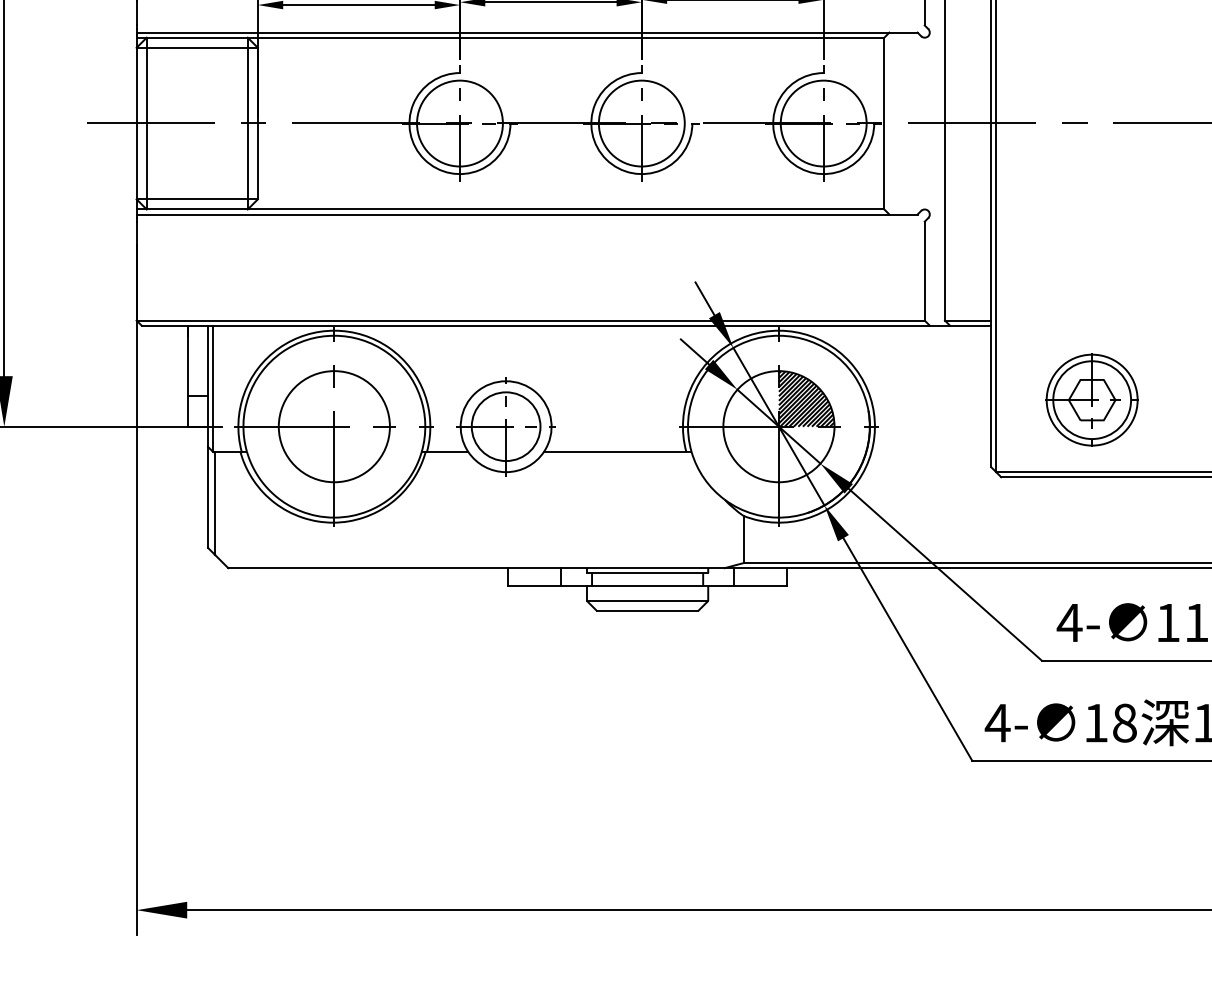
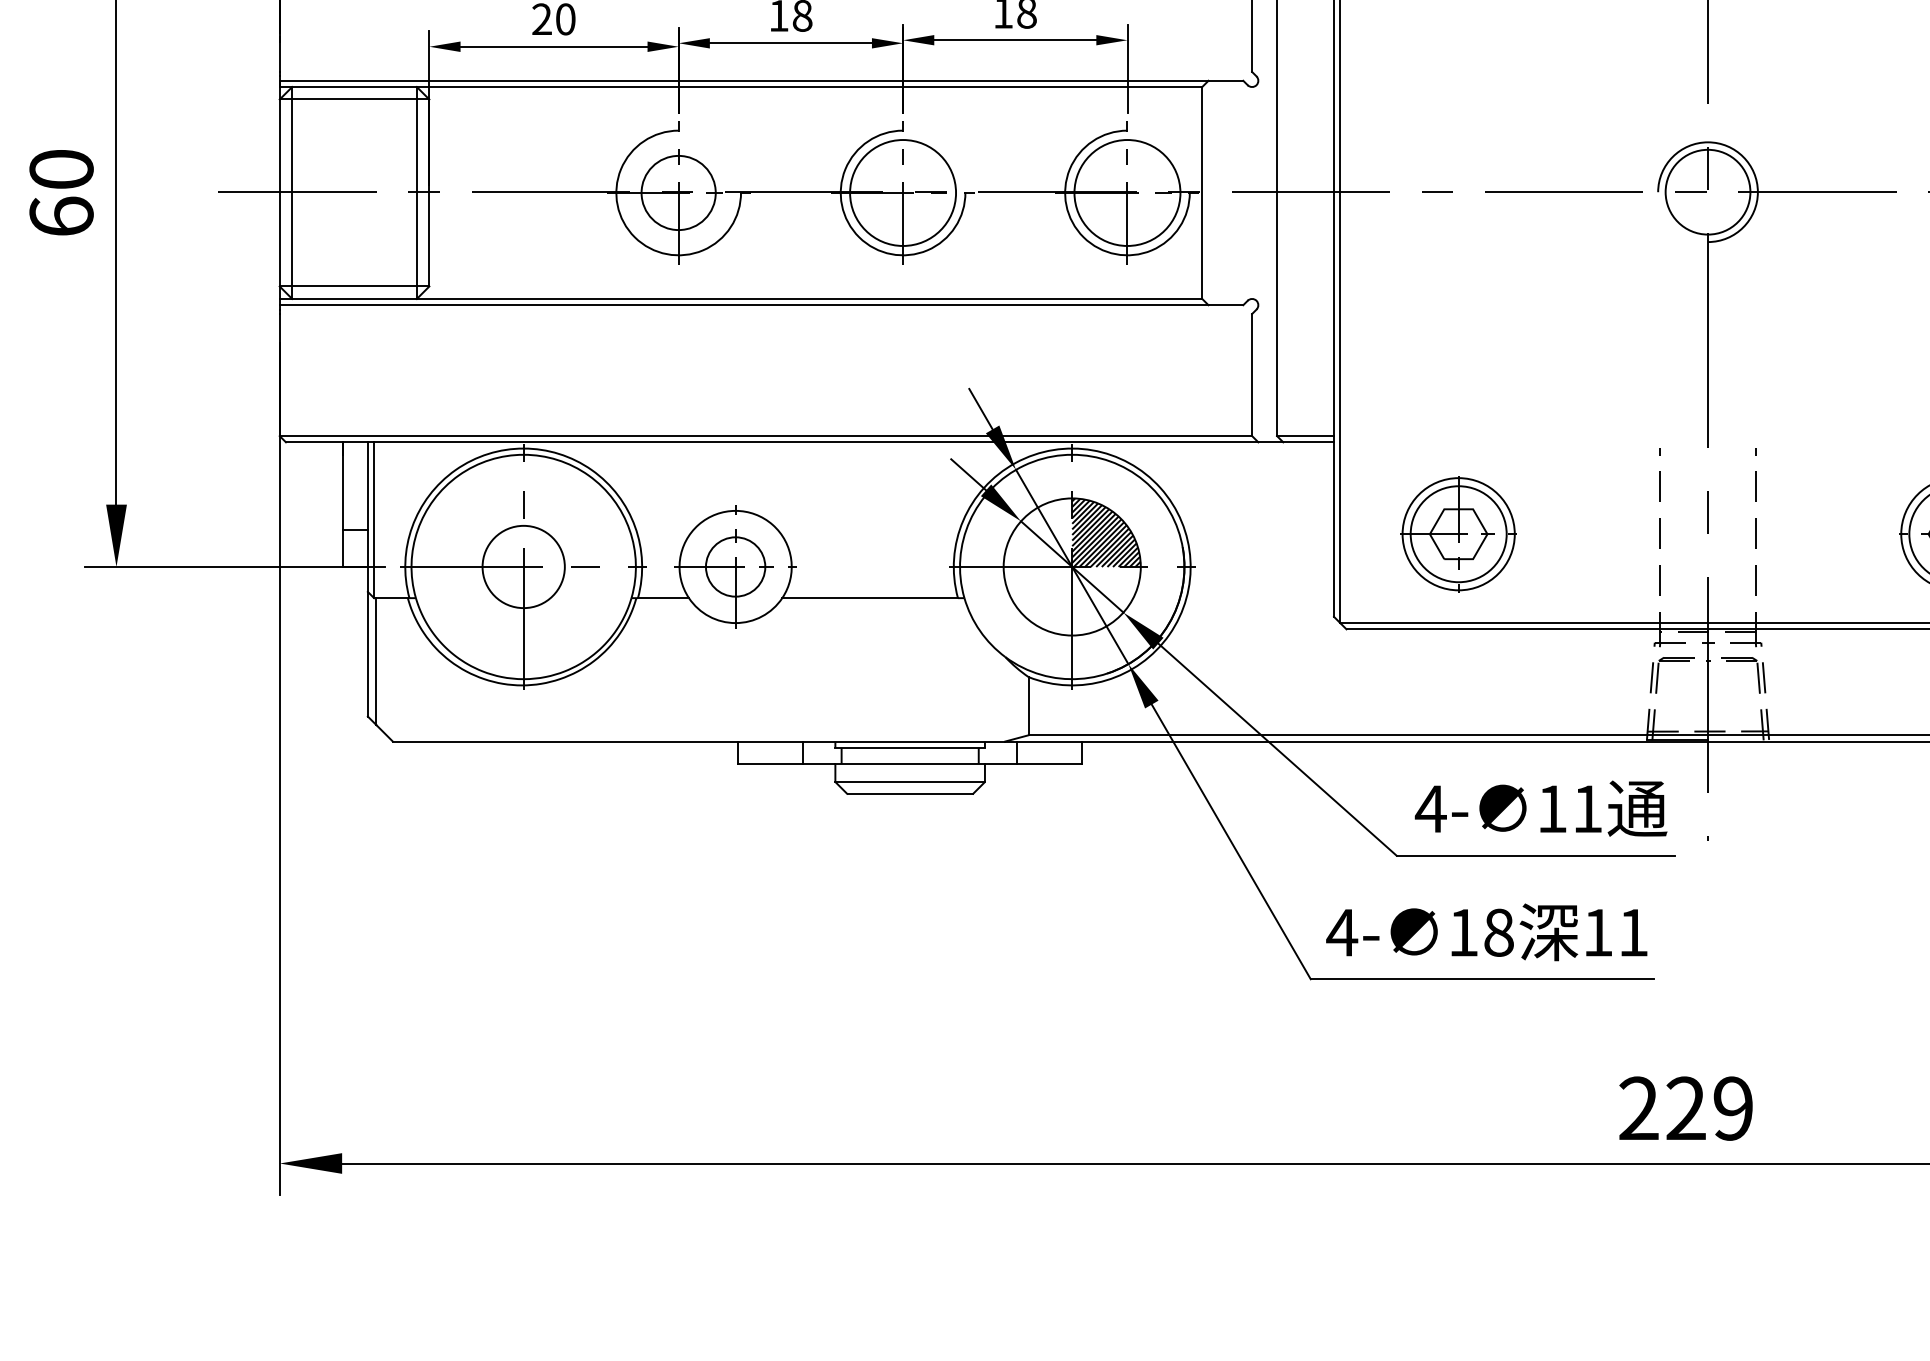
circle: (459, 123) -> (678, 192), size x0.7
circle: (334, 426) -> (523, 566), size x0.6
circle: (506, 426) -> (735, 566), size x0.7

